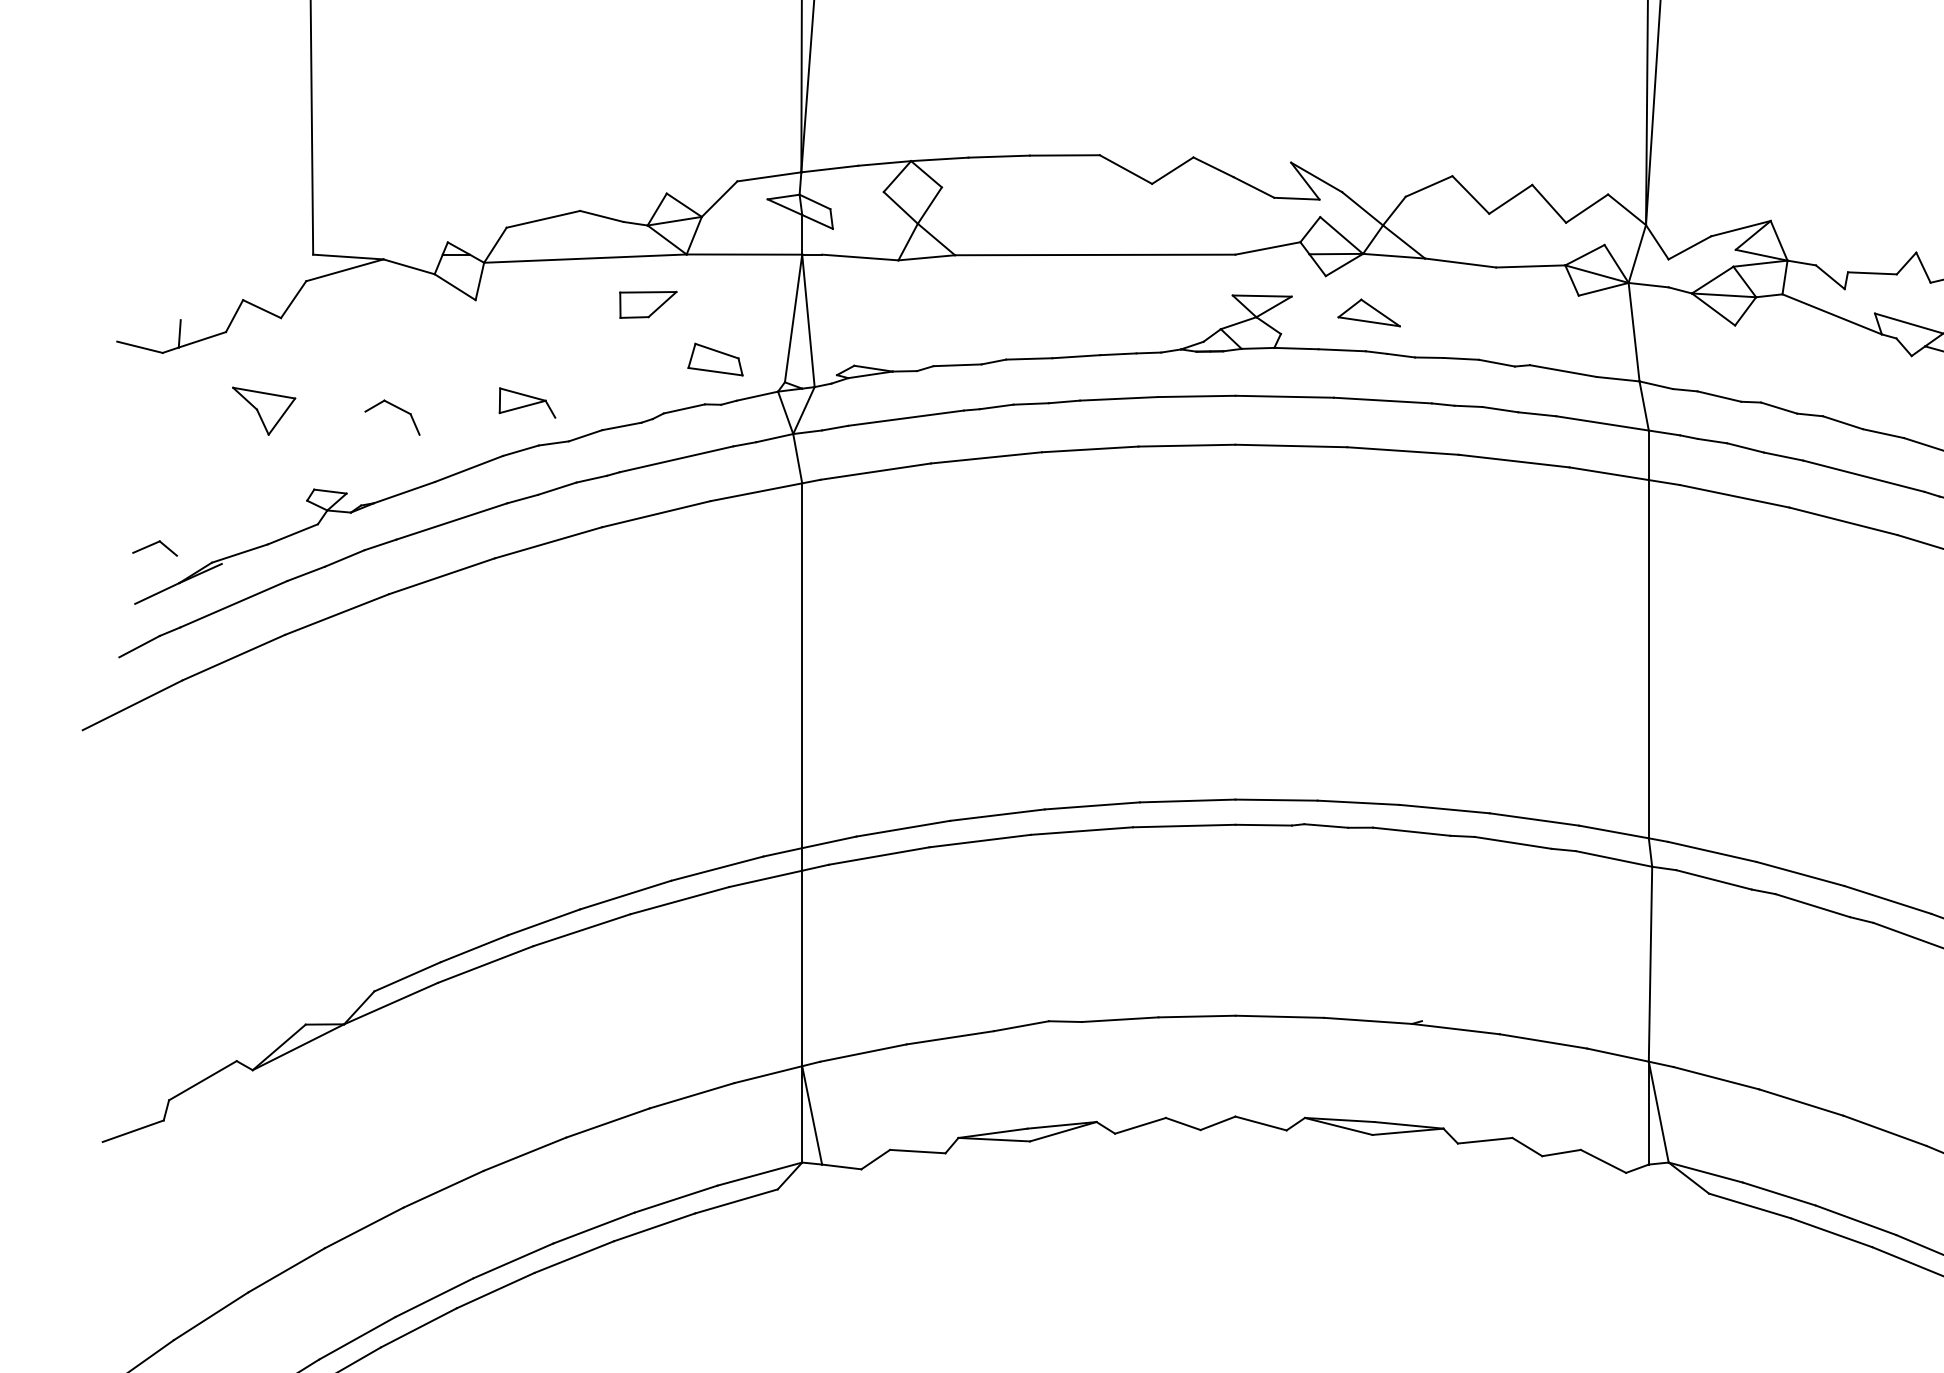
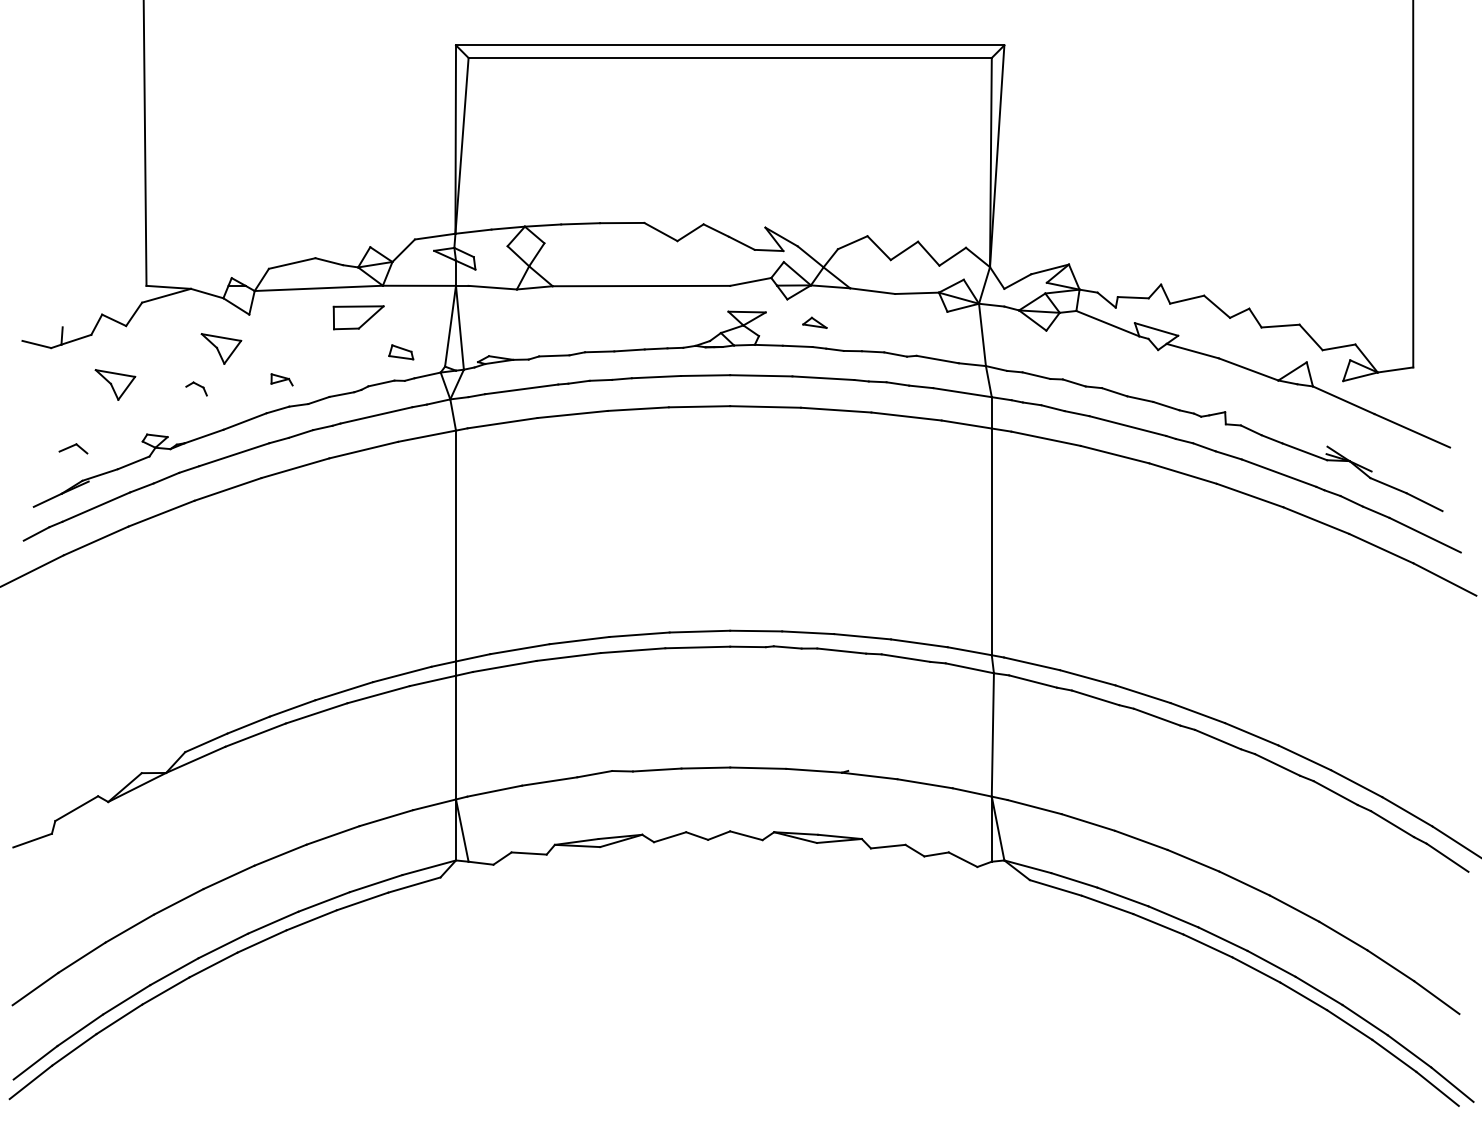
part: (648, 304) -> (358, 317), size x1.4
part: (1368, 312) -> (814, 322), size x0.6
part: (431, 353) -> (221, 348), added
part: (716, 359) -> (401, 352), size x0.7
part: (526, 402) -> (281, 379), size x0.6
part: (392, 416) -> (196, 388), size x0.6
part: (155, 547) -> (73, 448), moved

